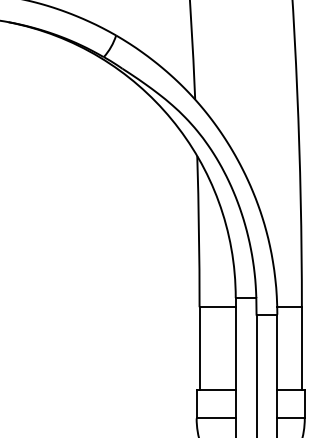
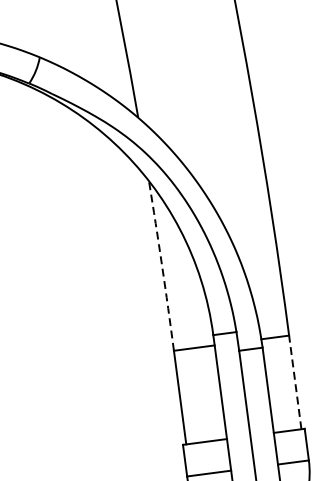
arc: (198, 231) -> (161, 265), solid -> dashed
line: (301, 348) -> (294, 382), solid -> dashed

